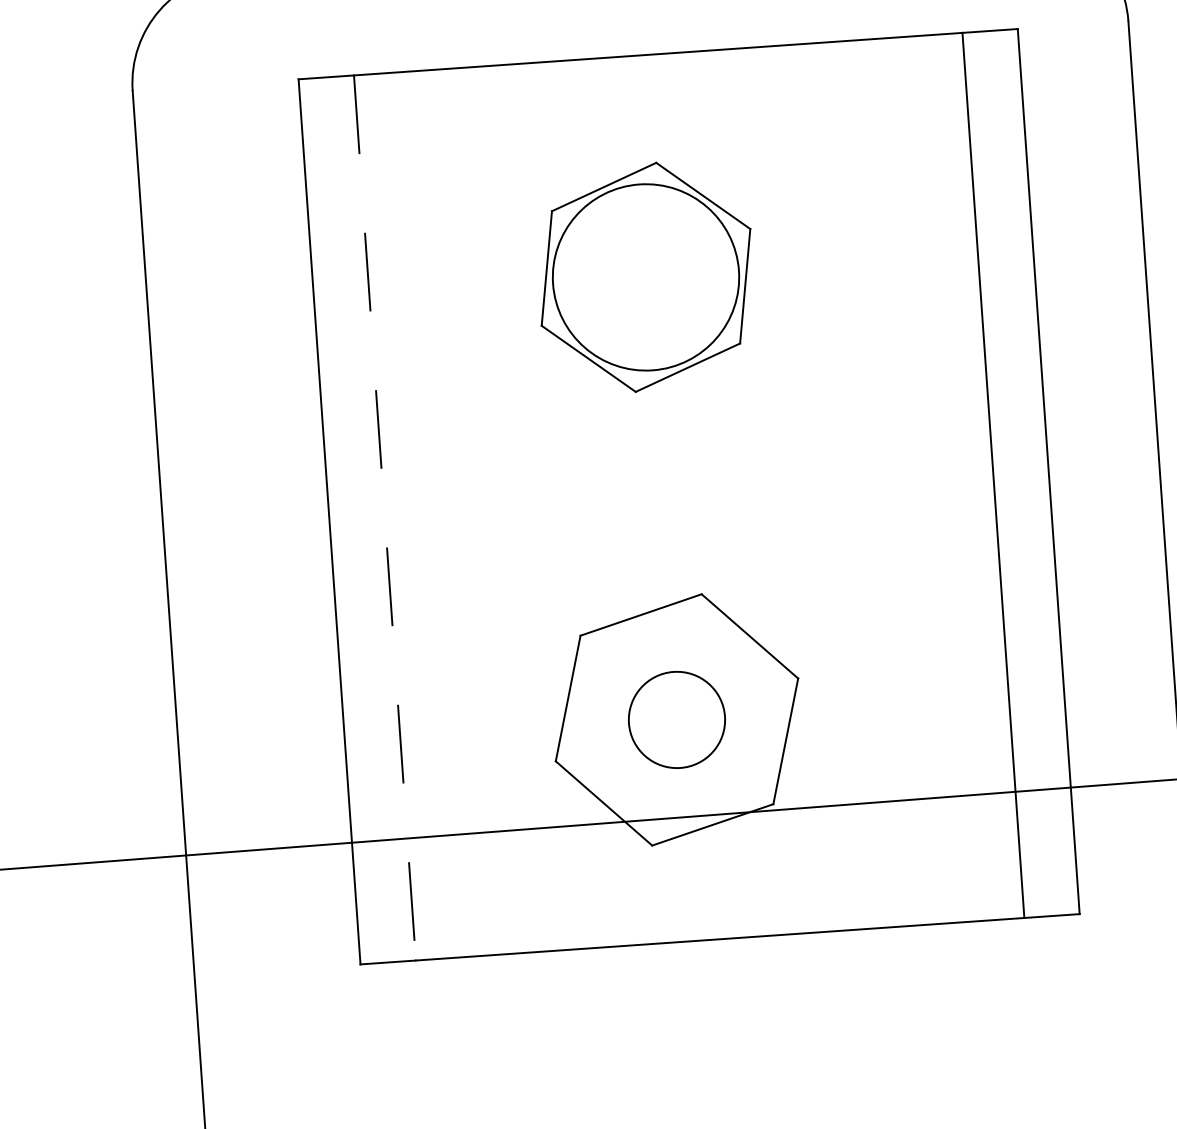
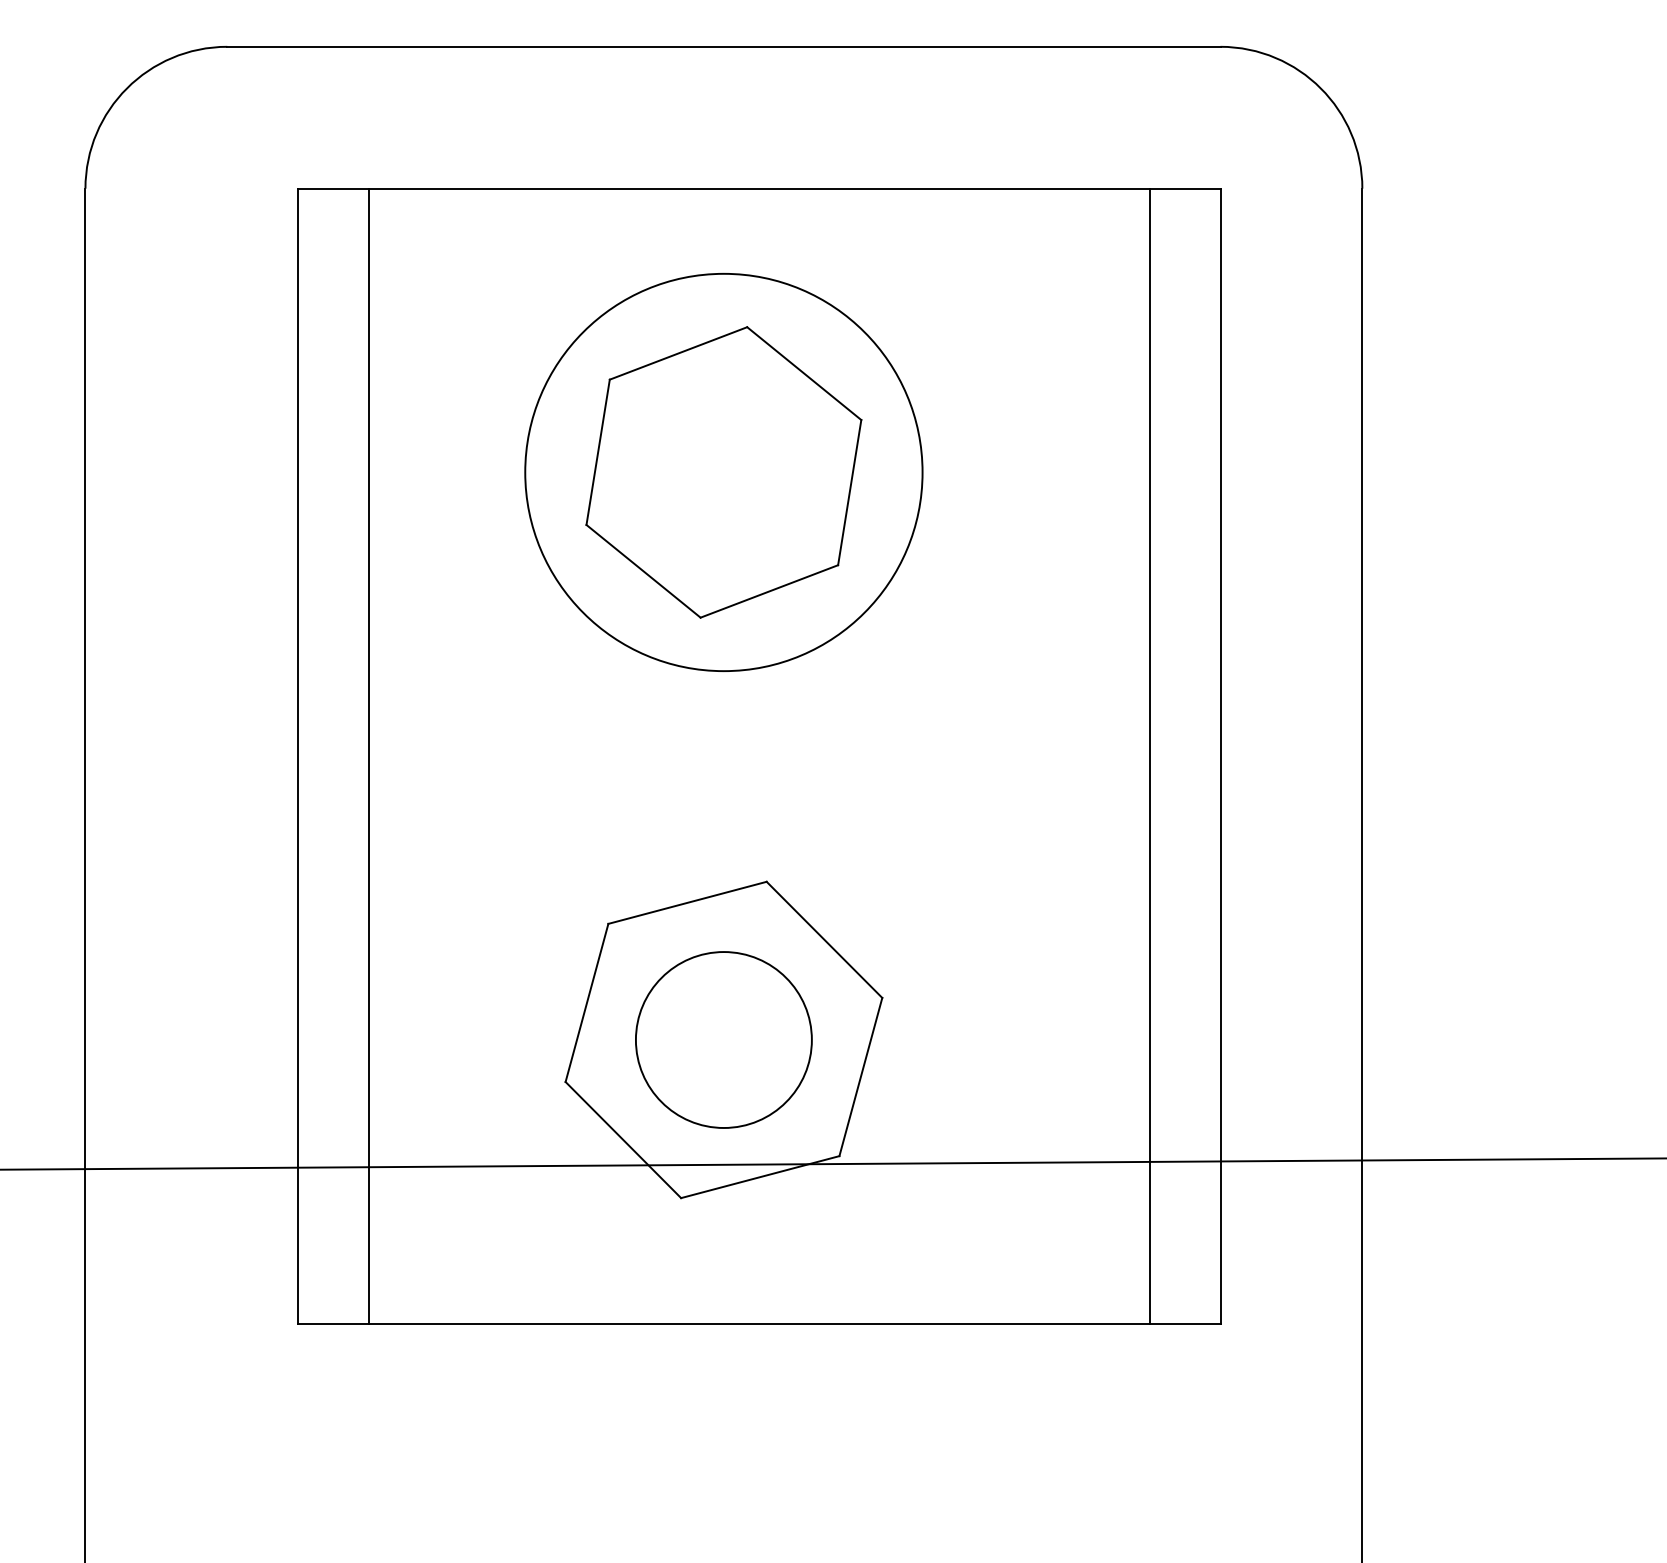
circle: (645, 277) -> (723, 472), size x1.67
line: (385, 518) -> (369, 756), dashed -> solid
circle: (676, 719) -> (723, 1039), size x1.43

